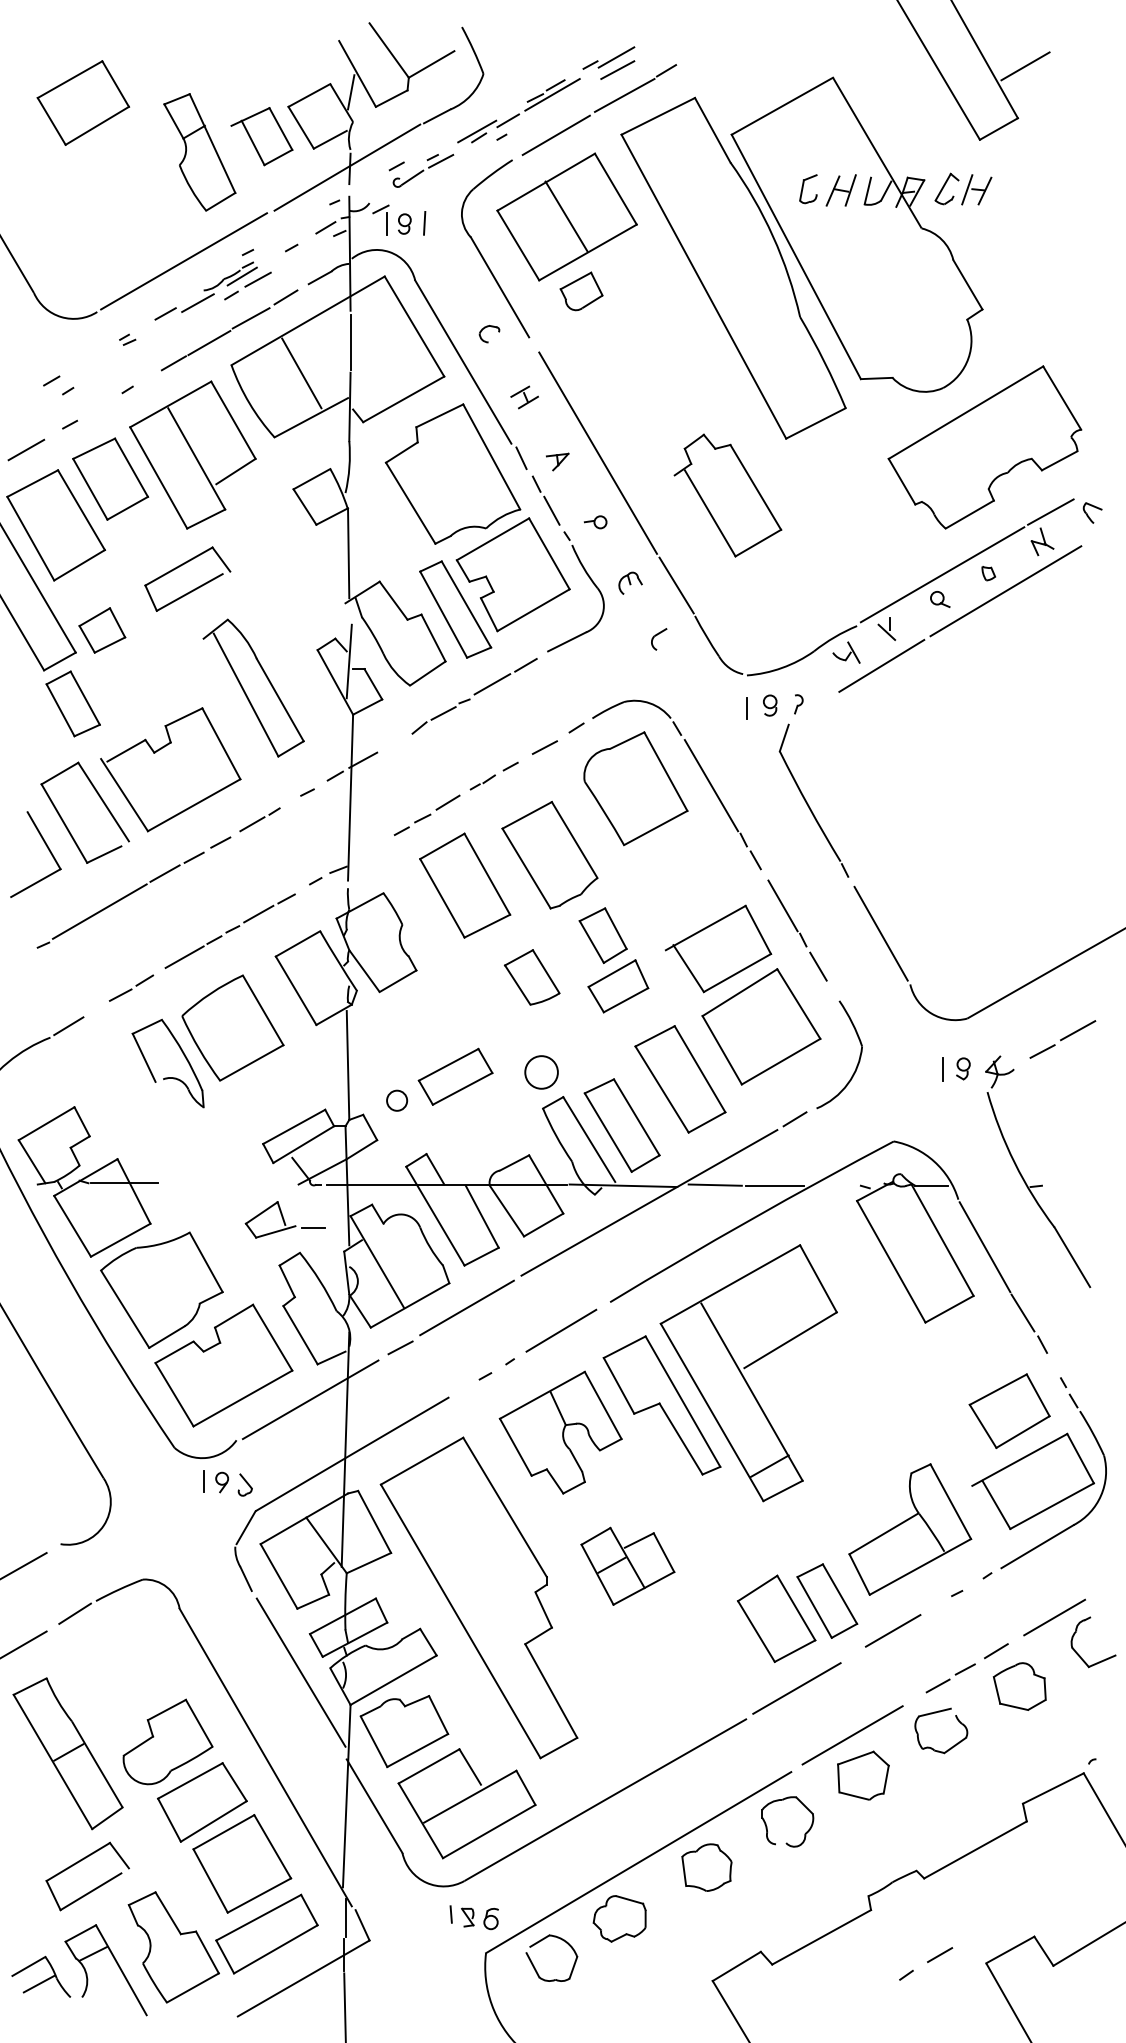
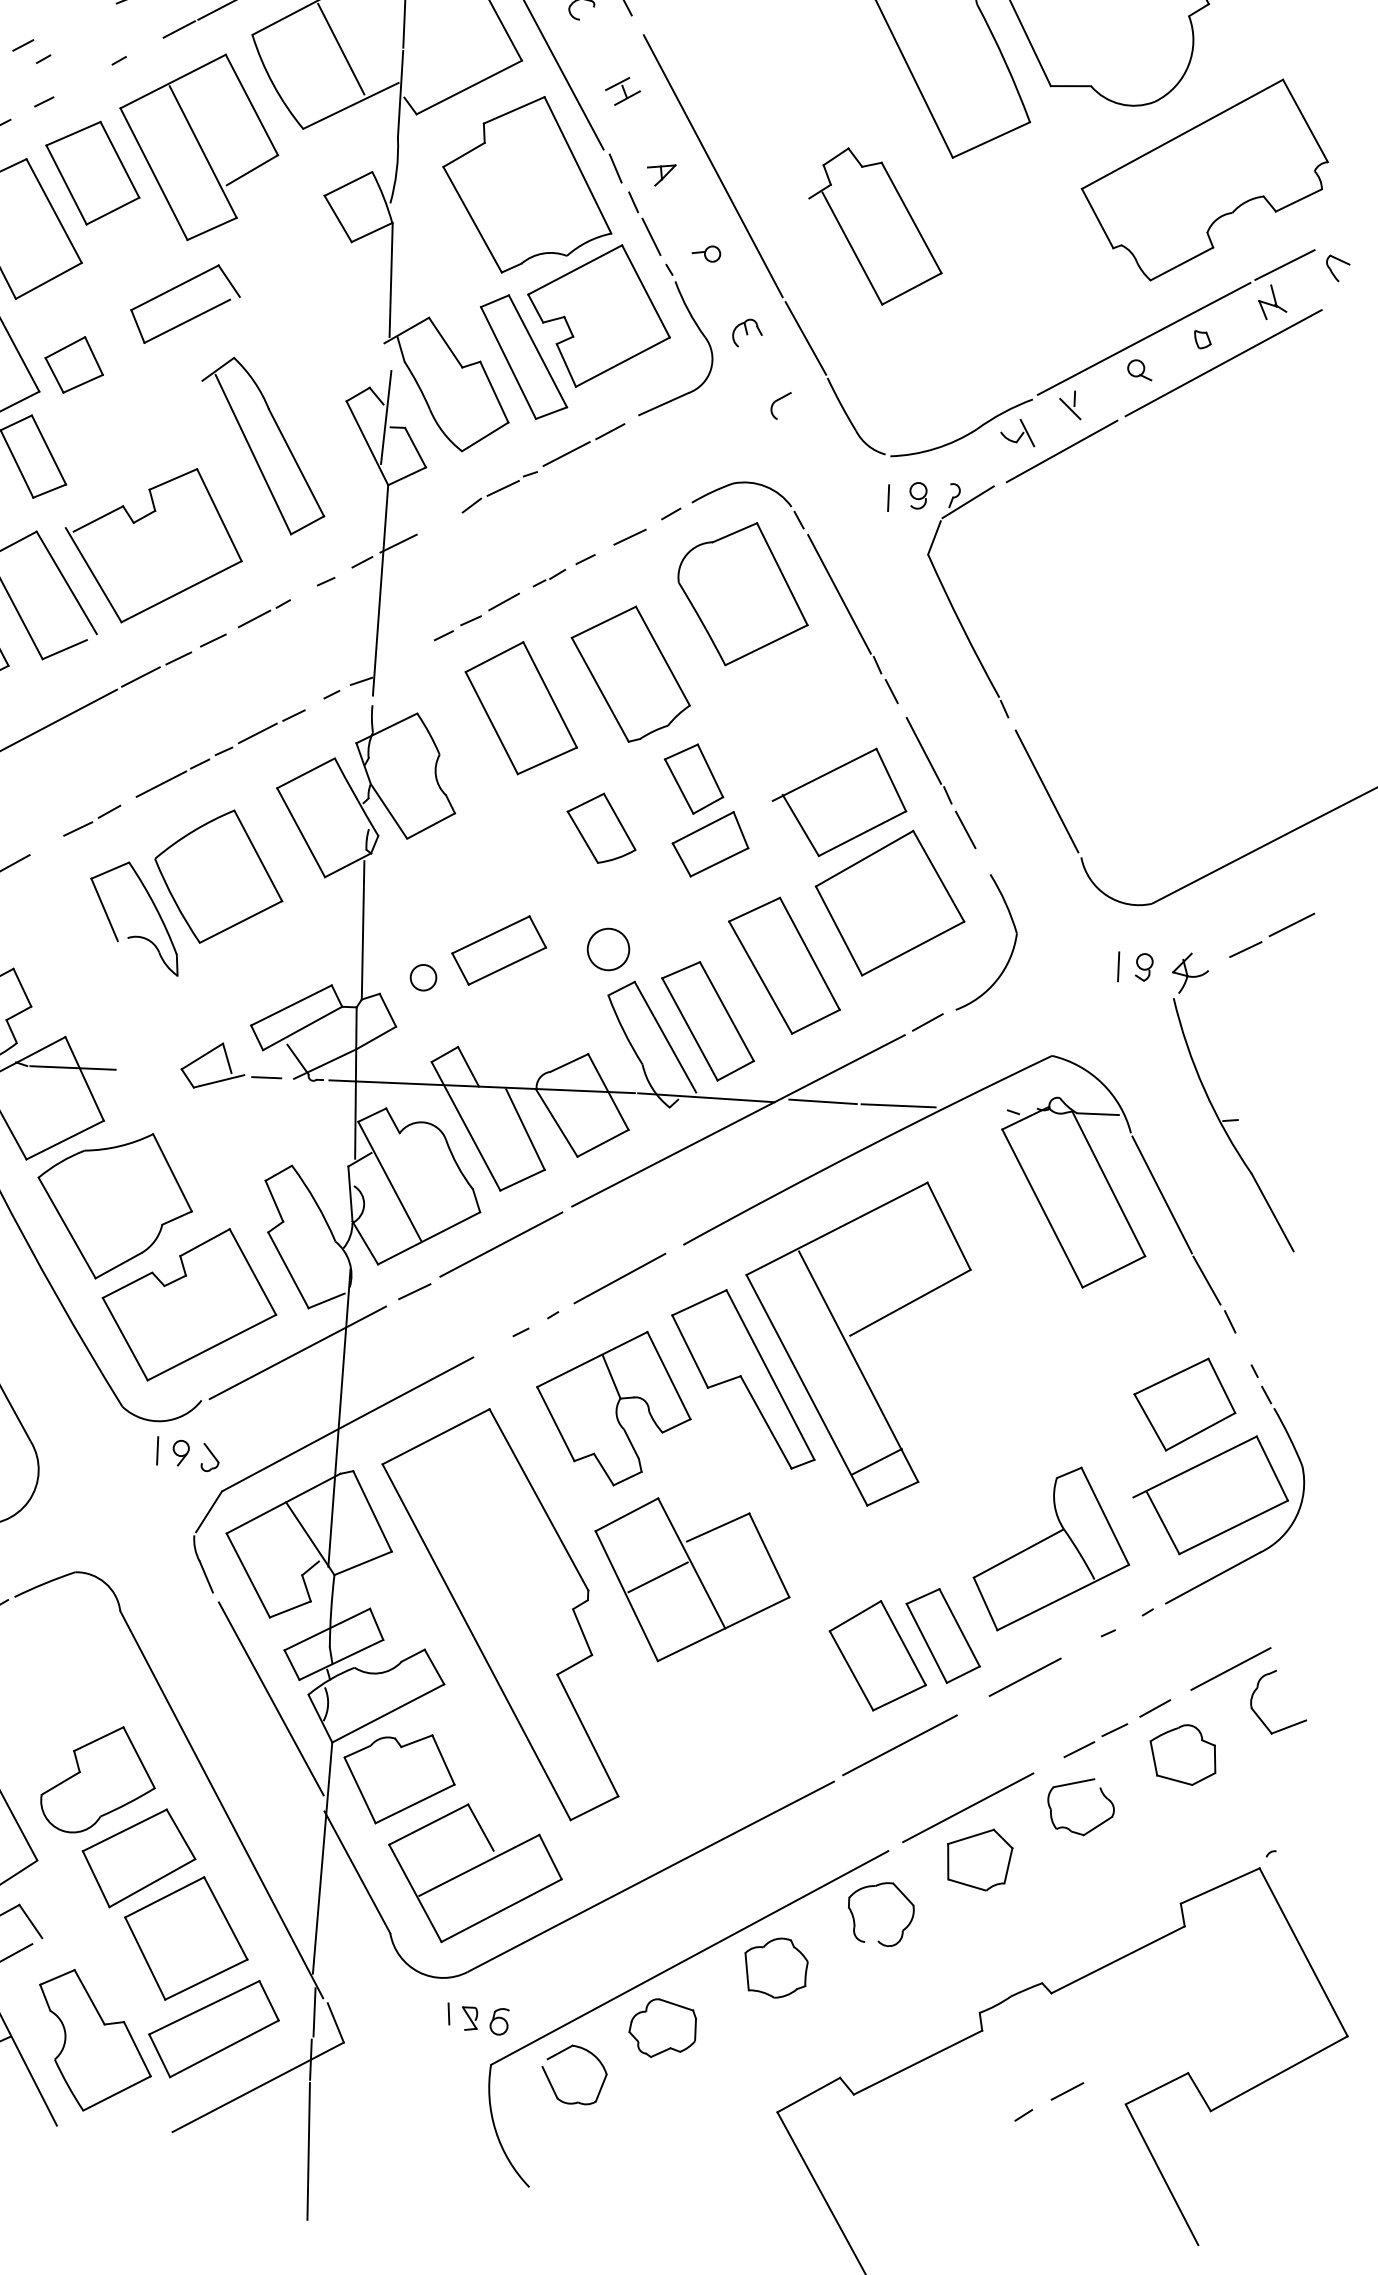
line: (809, 708) -> (968, 501), added
part: (284, 1219) -> (230, 1066), moved
part: (627, 1566) -> (691, 1581), size x1.67

